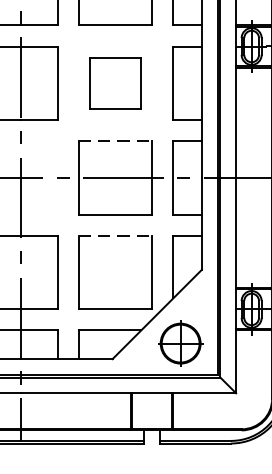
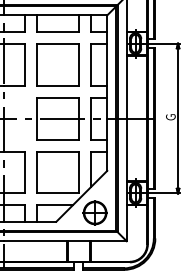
part: (114, 83) -> (57, 64), size x1.43
line: (116, 140) -> (58, 97), dashed -> solid
line: (116, 235) -> (58, 151), dashed -> solid

